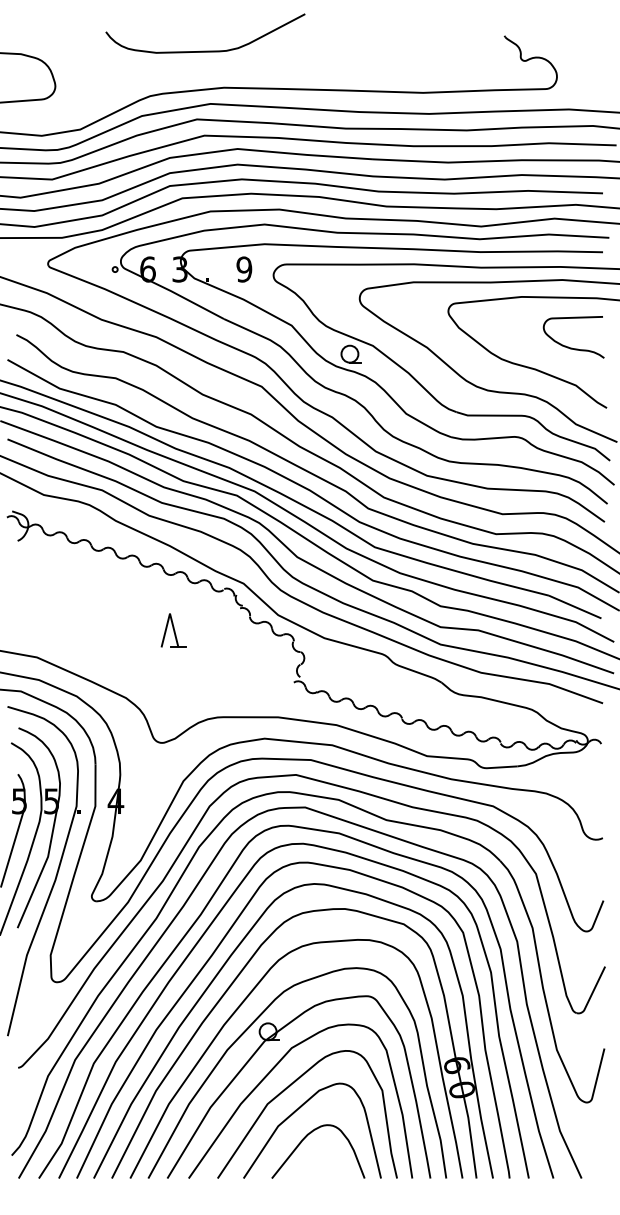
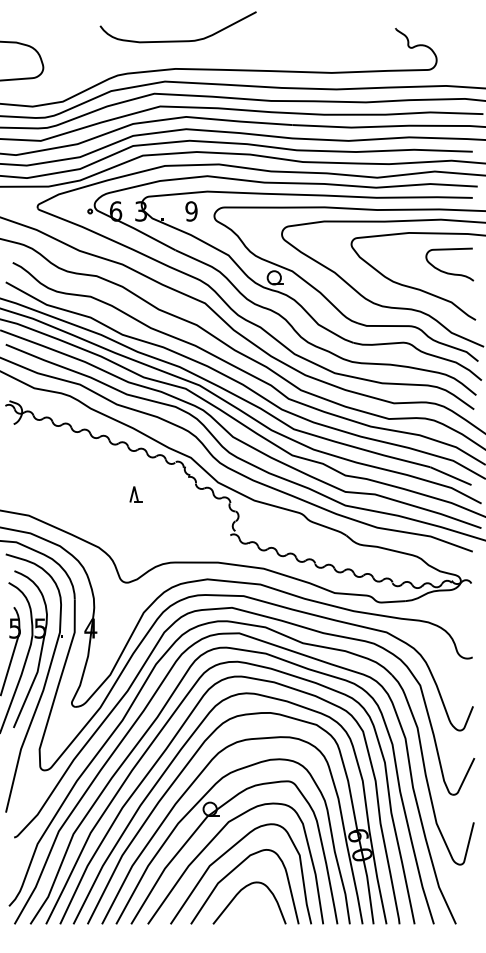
curve: (205, 50) -> (178, 40), moved
part: (173, 630) -> (135, 494), size x0.6

